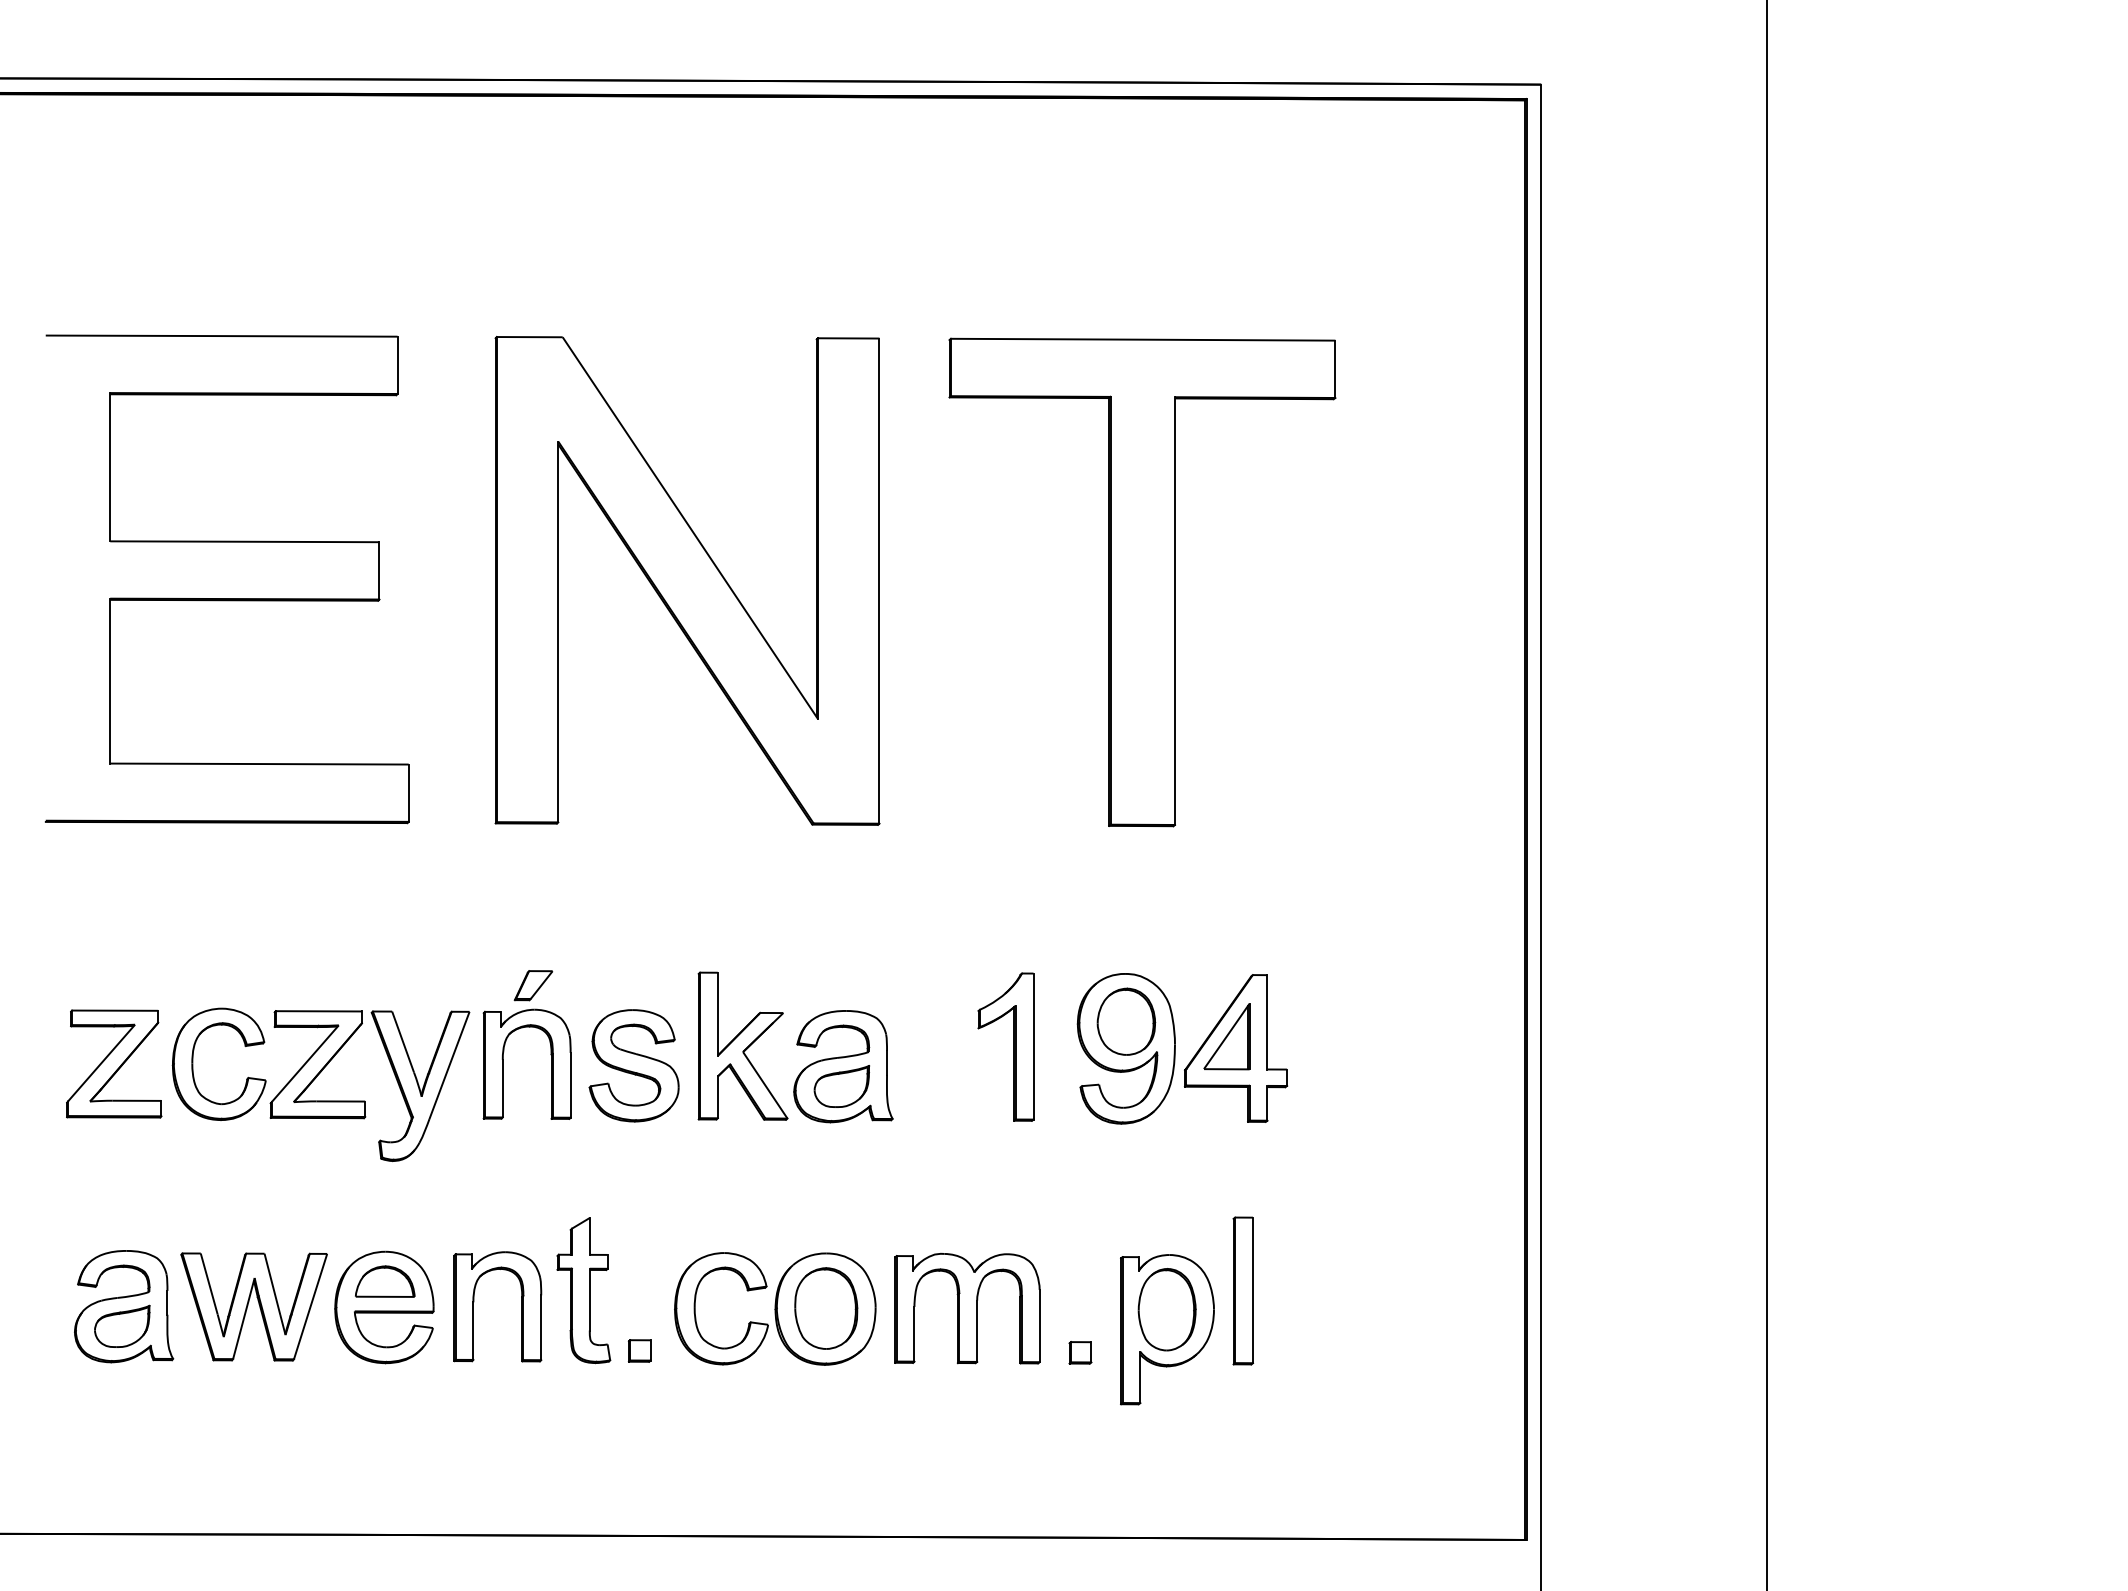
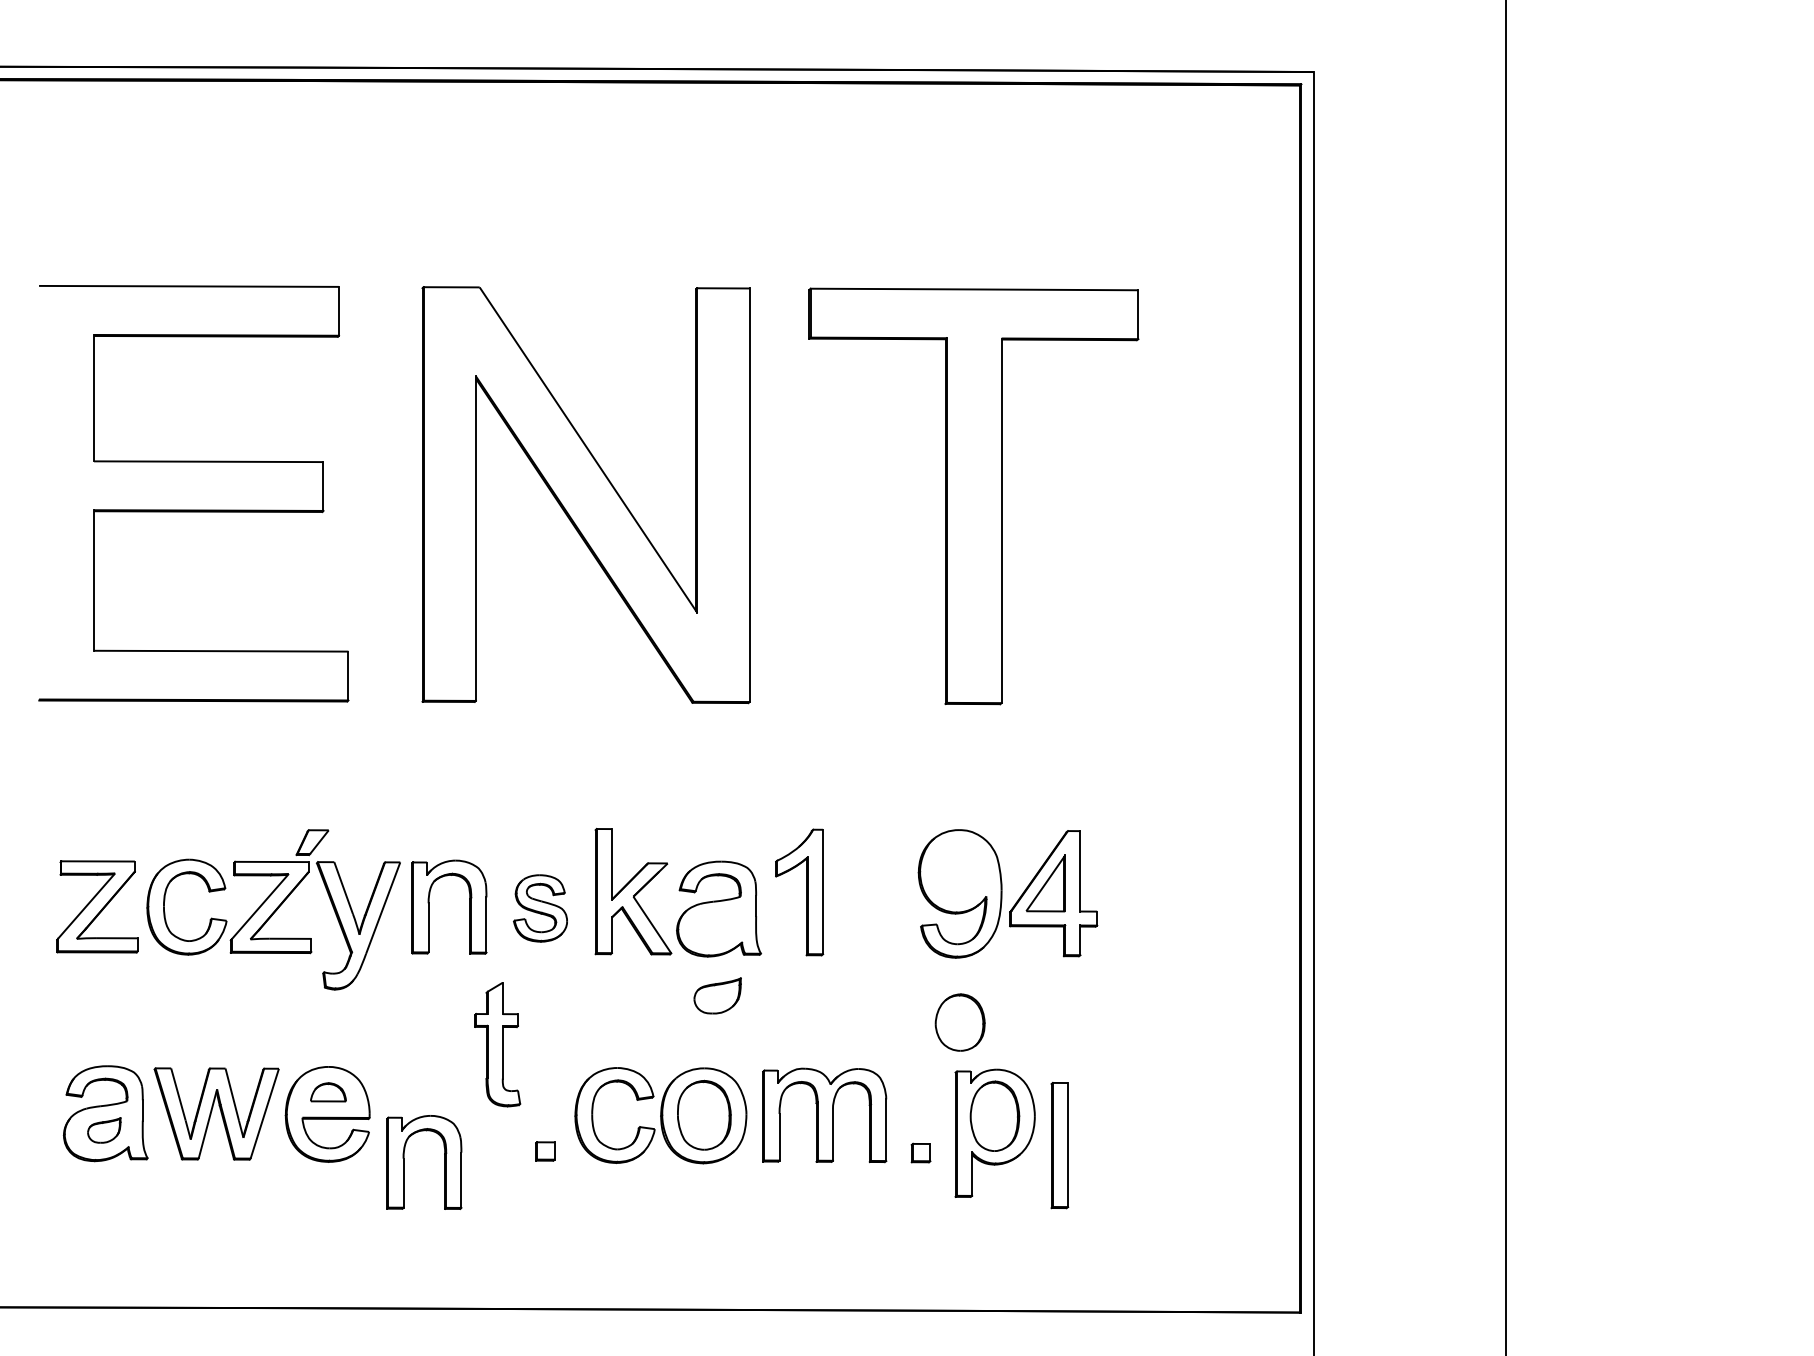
part: (533, 985) -> (312, 842), moved
part: (1126, 1021) -> (960, 1022), moved
part: (1013, 1046) -> (805, 891), moved
part: (633, 1065) -> (540, 908), size x0.7
part: (841, 1086) -> (717, 995), moved
part: (385, 1281) -> (328, 1092), size x0.7
part: (583, 1290) -> (497, 1044), moved
part: (1242, 1290) -> (1059, 1145), moved
part: (474, 1302) -> (404, 1158), moved
part: (122, 1325) -> (104, 1129), size x0.7

